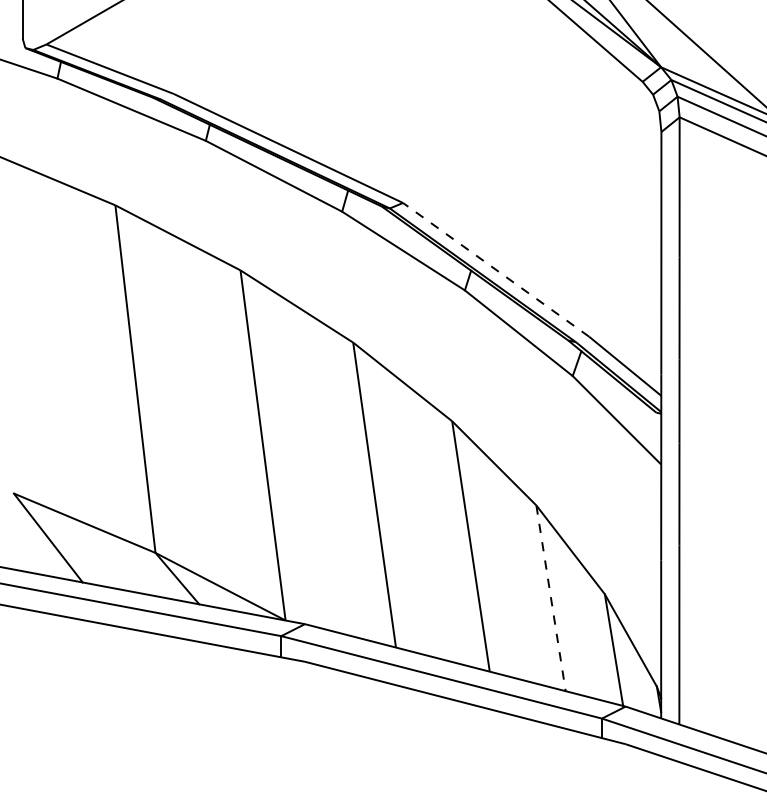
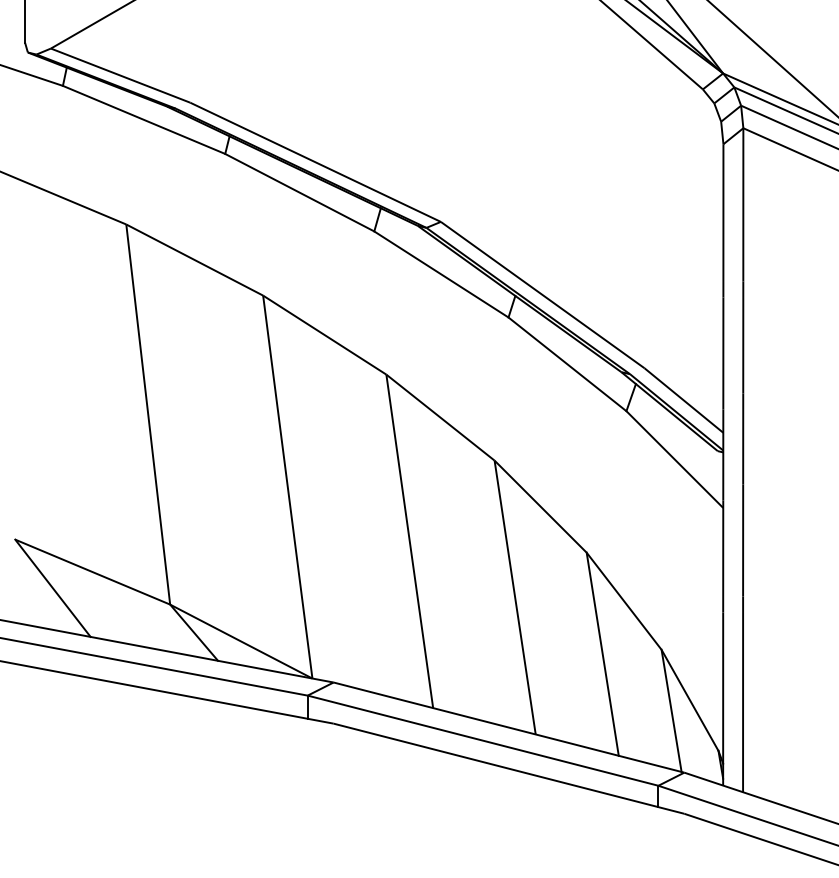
line: (495, 269) -> (541, 294), dashed -> solid
line: (550, 598) -> (602, 654), dashed -> solid

